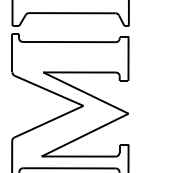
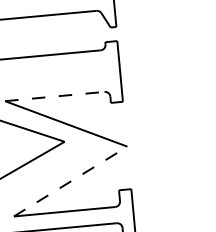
line: (80, 72) -> (56, 96), solid -> dashed
line: (85, 134) -> (71, 180), solid -> dashed

